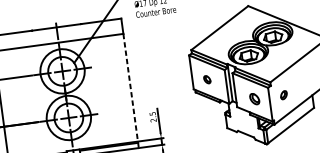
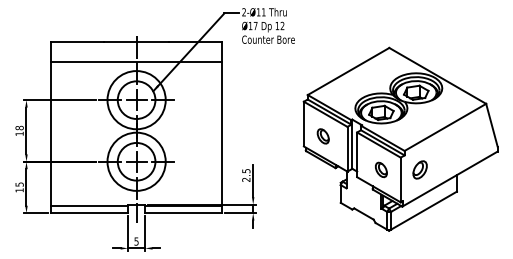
part: (206, 79) -> (322, 136), size x1.43
line: (130, 88) -> (222, 134), dashed -> solid
part: (283, 94) -> (419, 169), size x1.67

